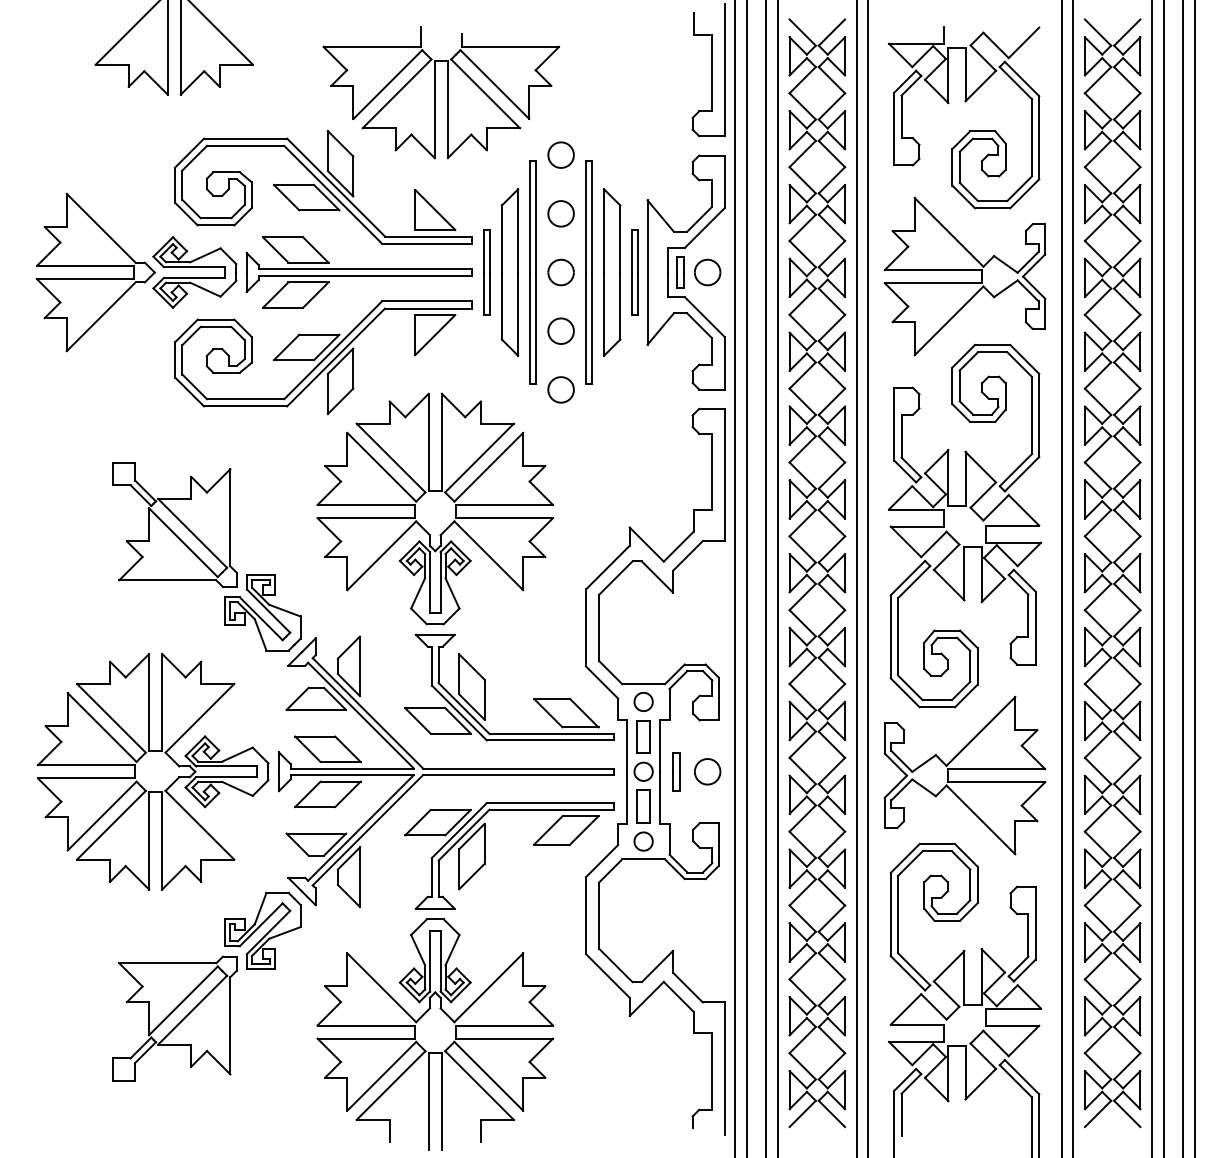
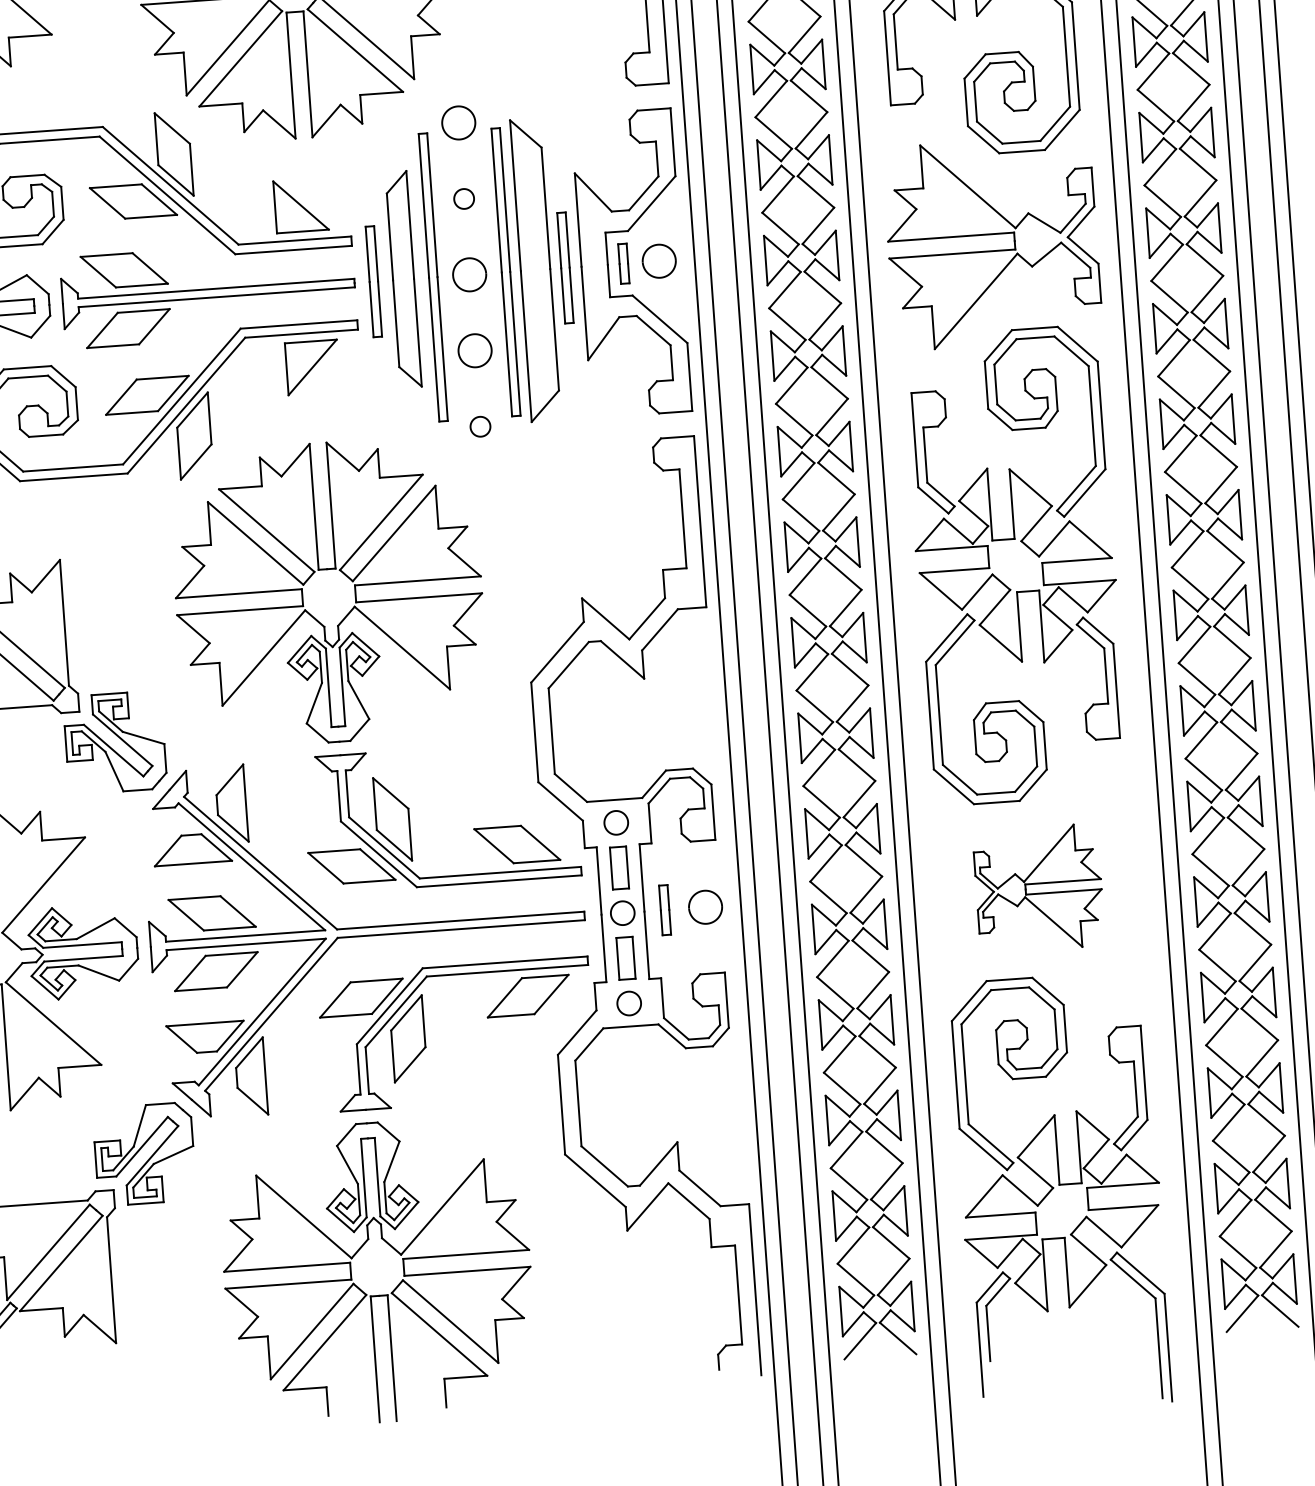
part: (560, 213) -> (463, 198), size x0.6
part: (612, 272) -> (536, 270), size x1.4
part: (560, 389) -> (479, 426), size x0.6
part: (964, 775) -> (1038, 888), size x0.6

